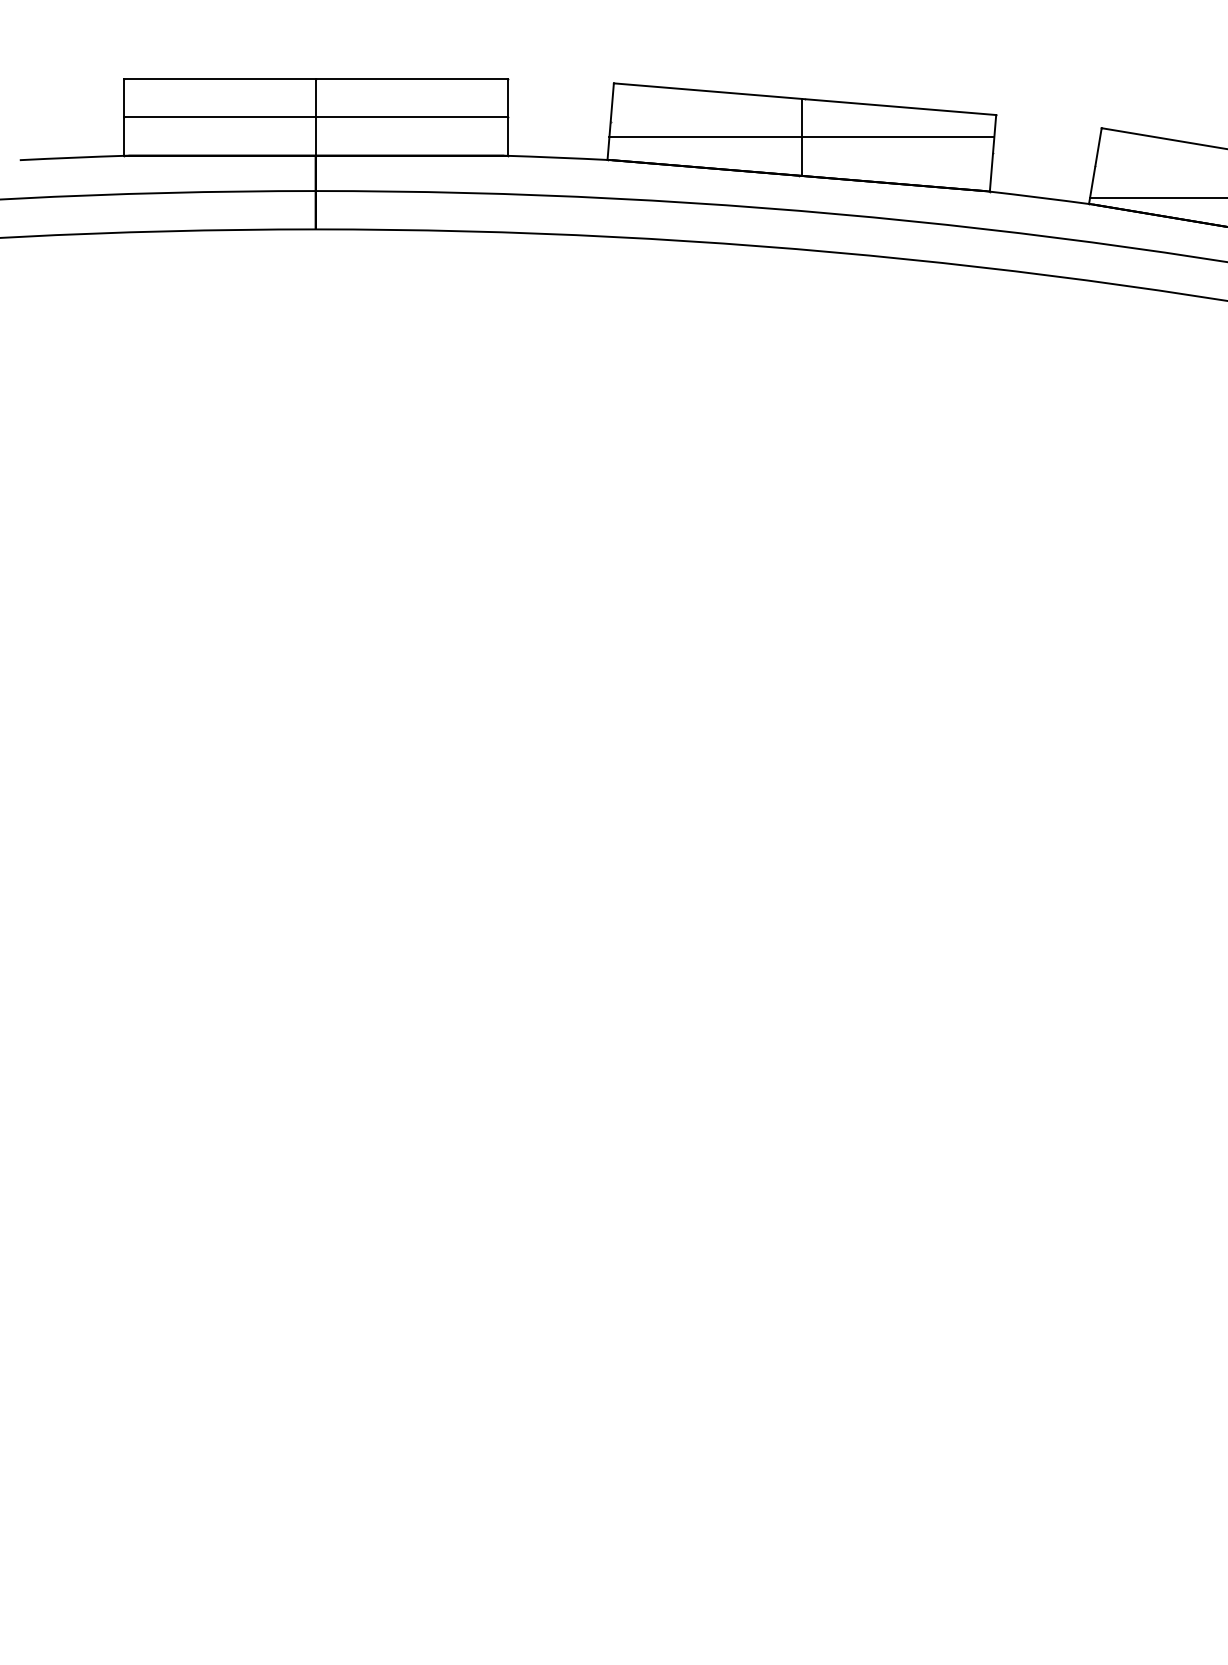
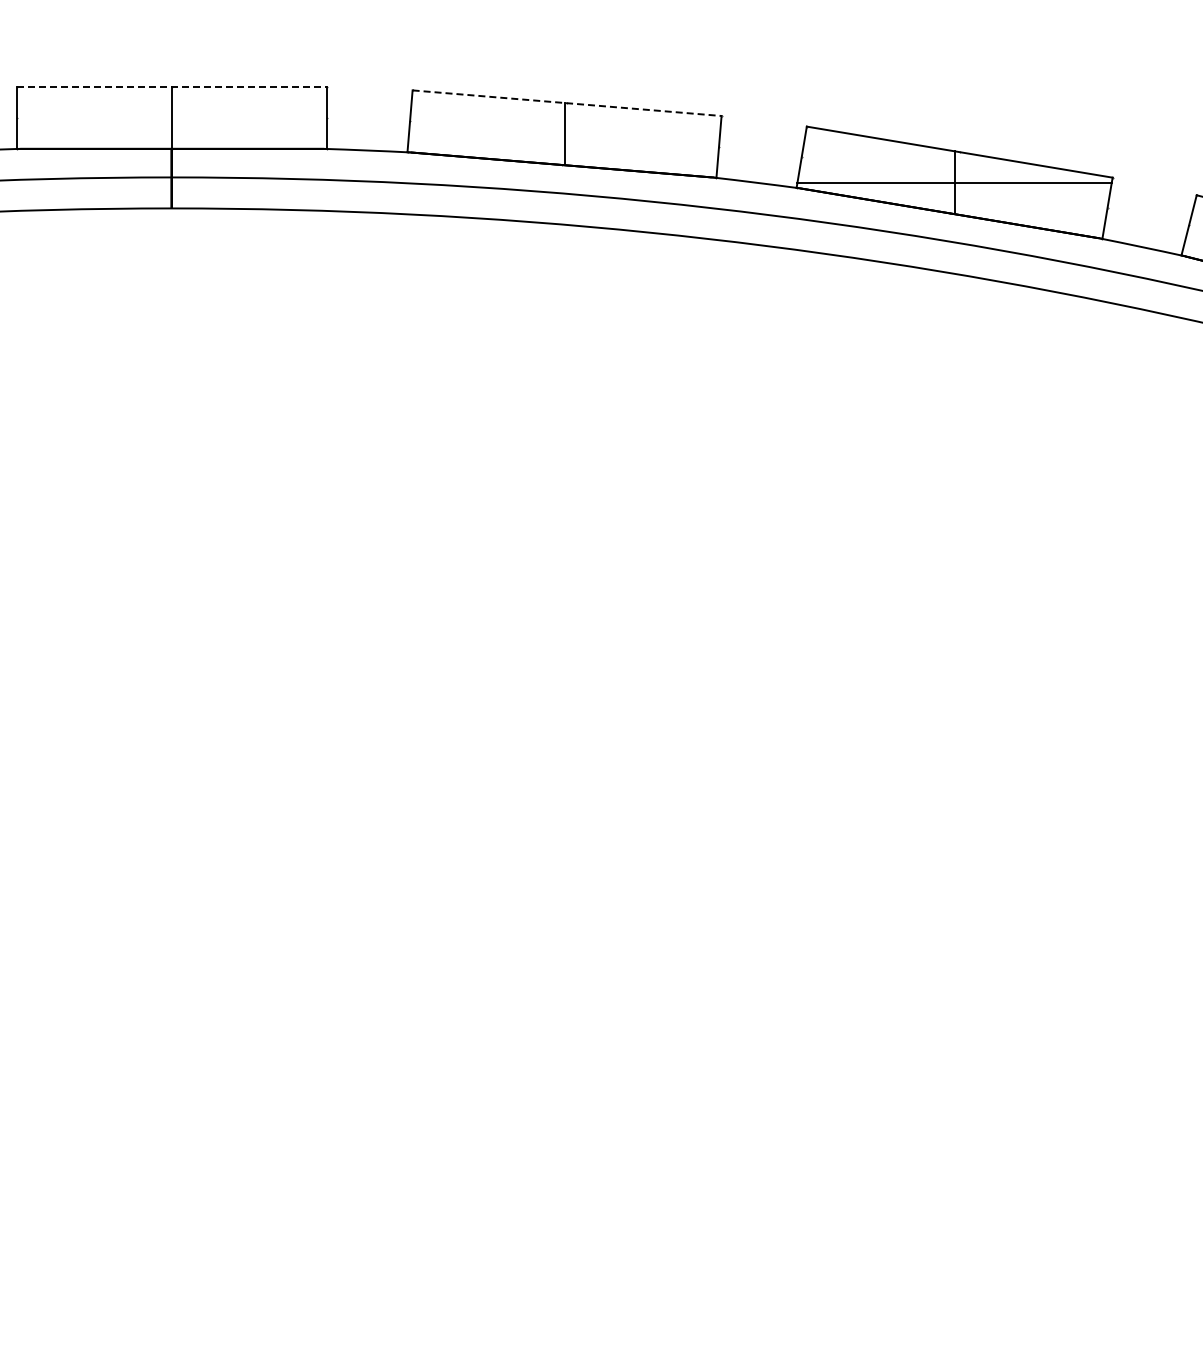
line: (316, 78) -> (172, 86), solid -> dashed
line: (805, 99) -> (567, 103), solid -> dashed
line: (315, 116) -> (171, 117), removed
line: (801, 137) -> (564, 134), removed

